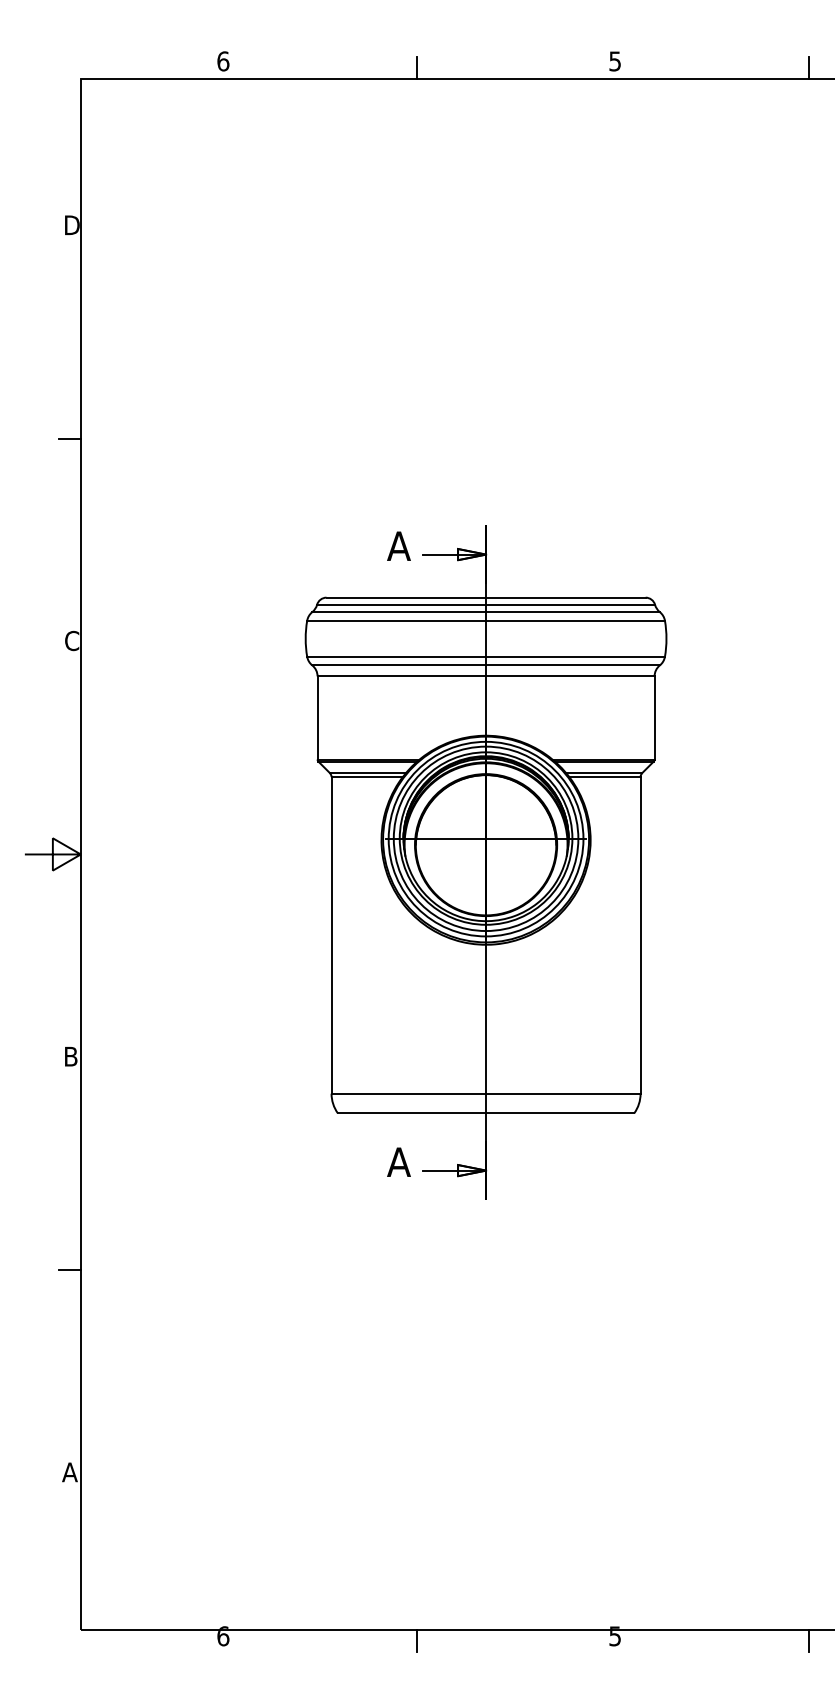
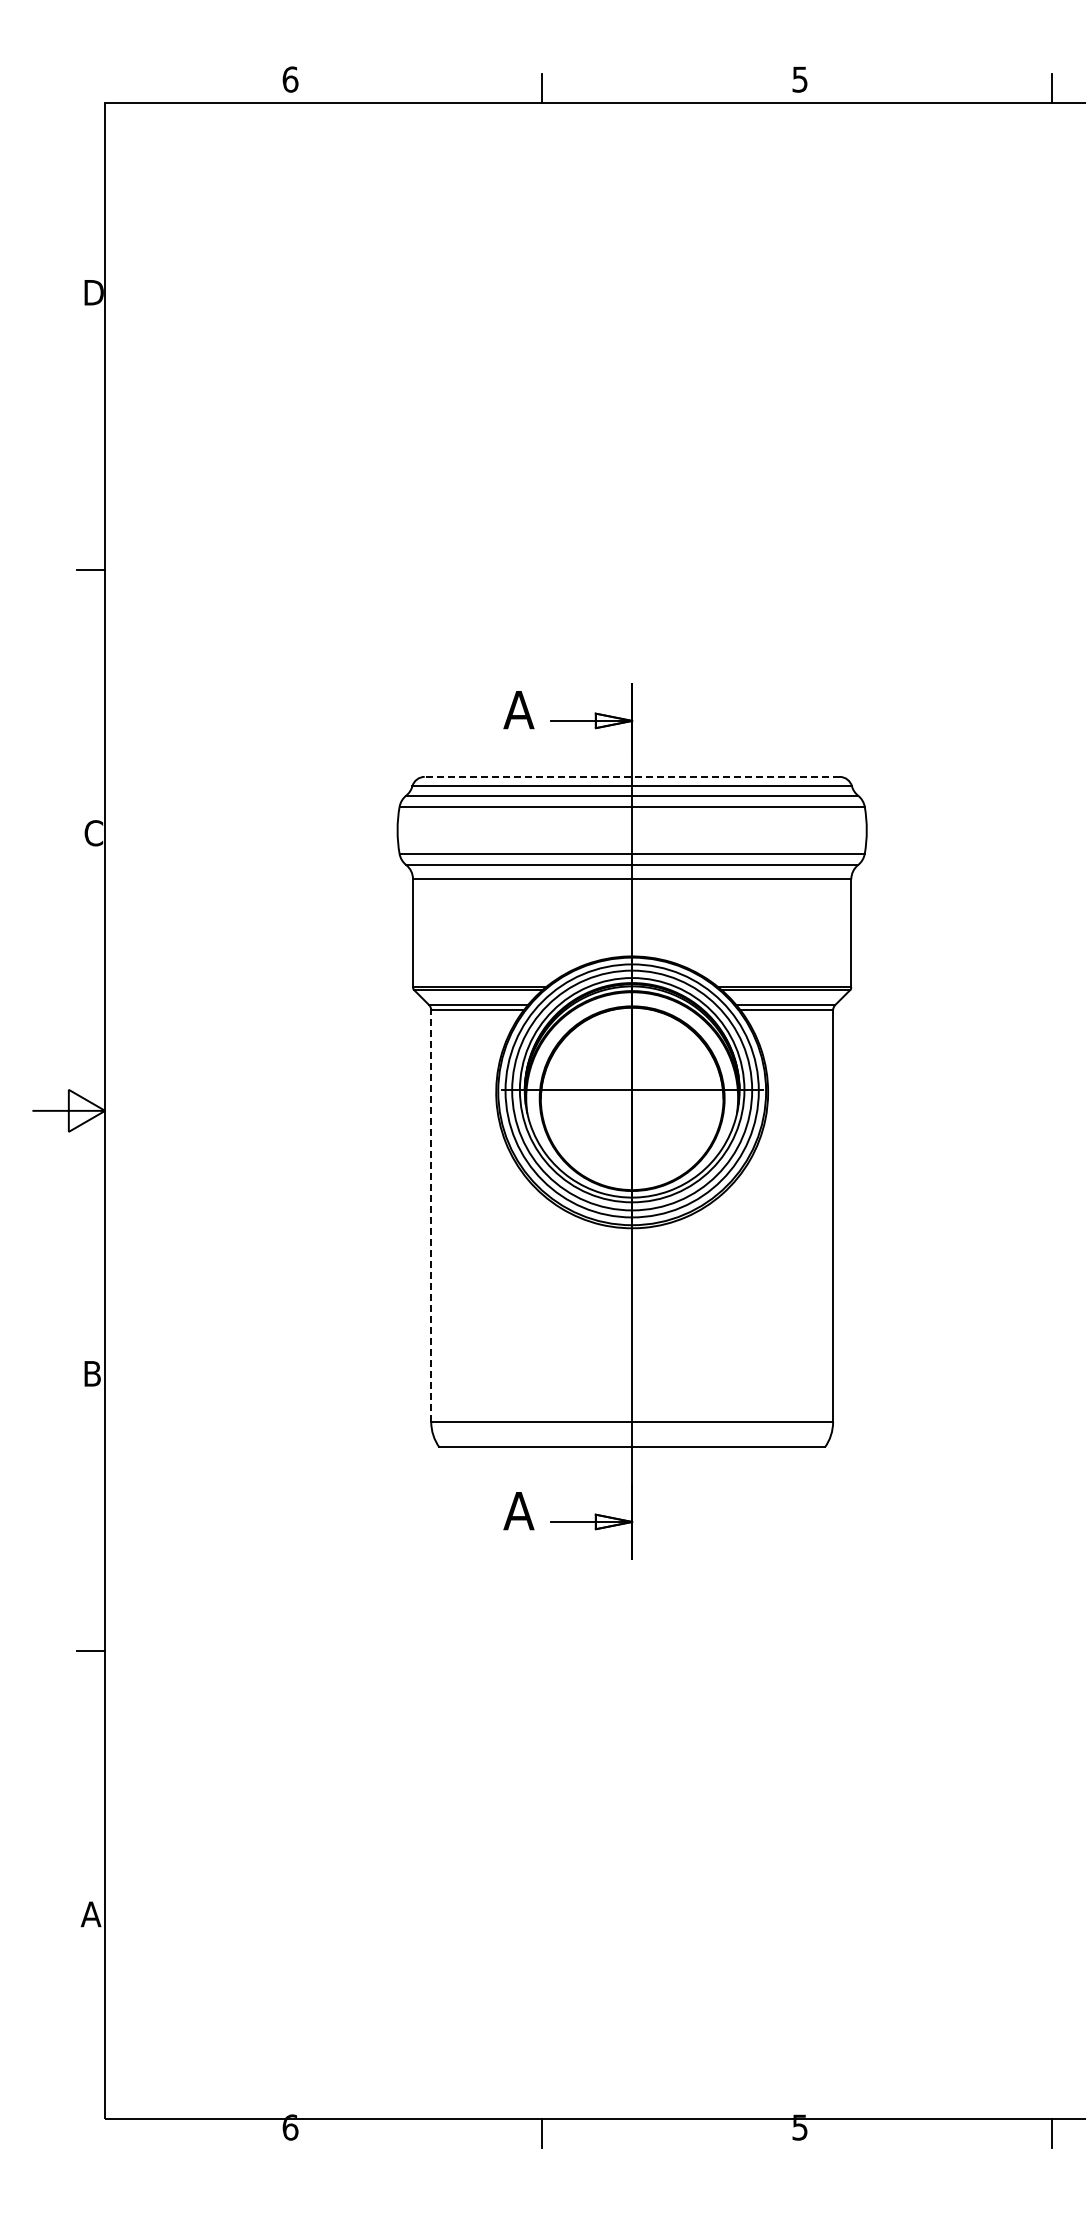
line: (485, 597) -> (631, 776), solid -> dashed
line: (331, 935) -> (431, 1216), solid -> dashed

